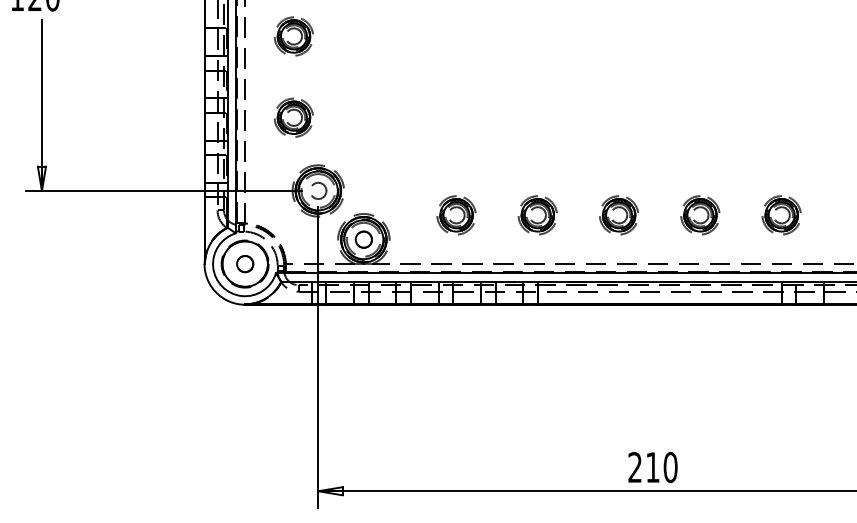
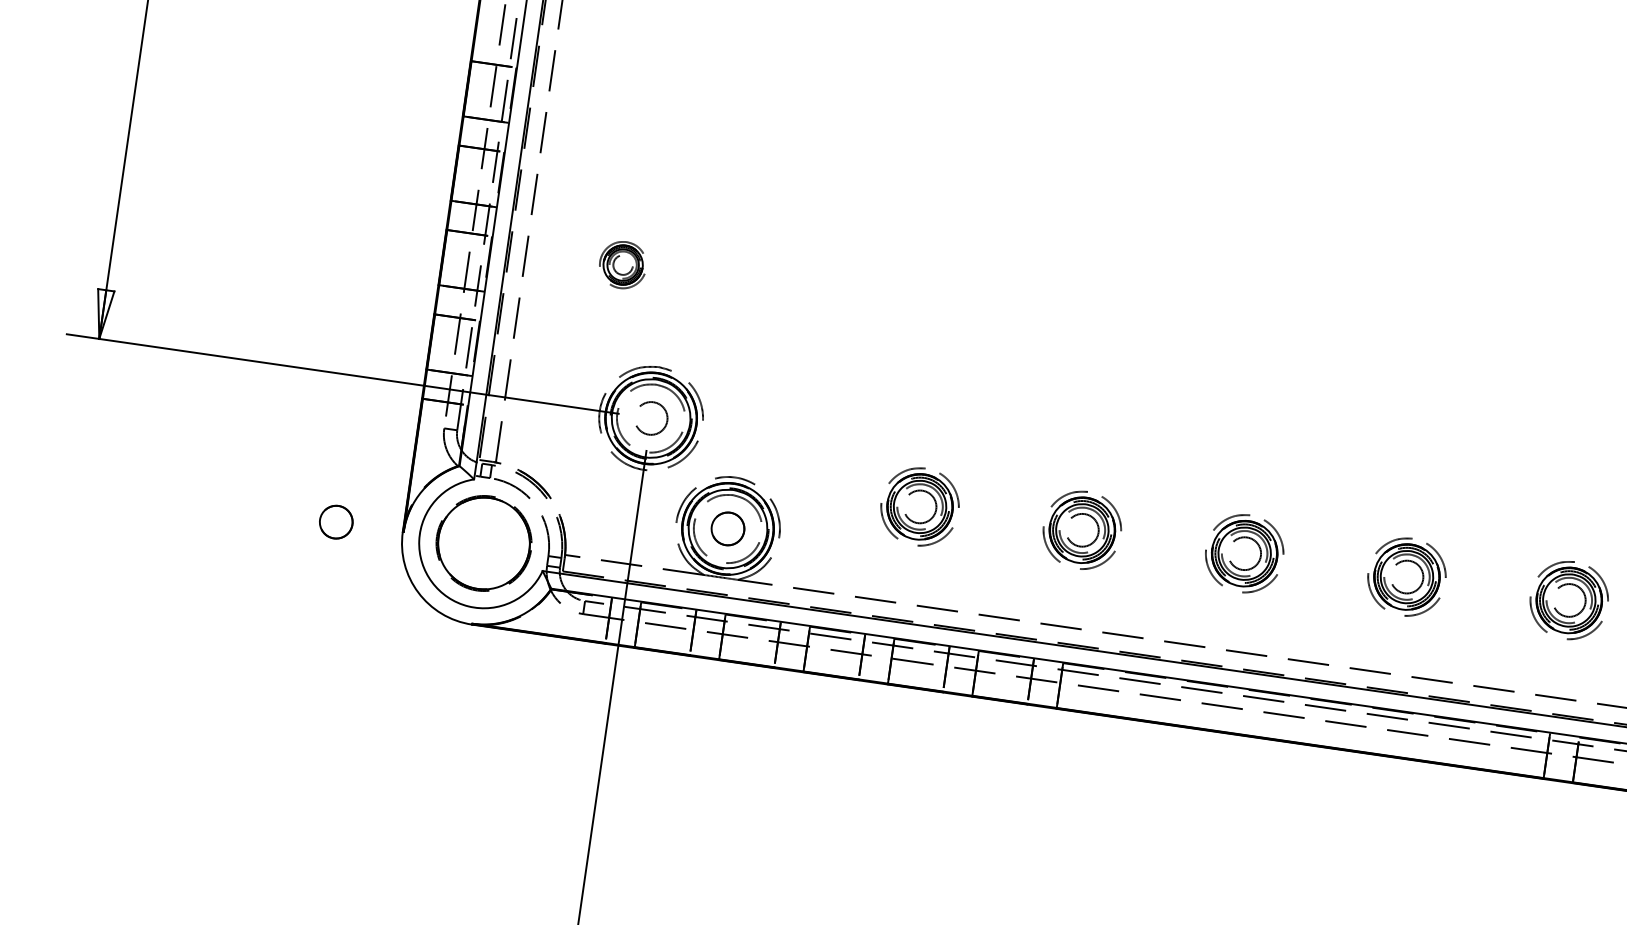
part: (293, 36) -> (645, 102), removed
part: (293, 117) -> (622, 264), size x0.6
circle: (245, 264) -> (336, 523), moved

